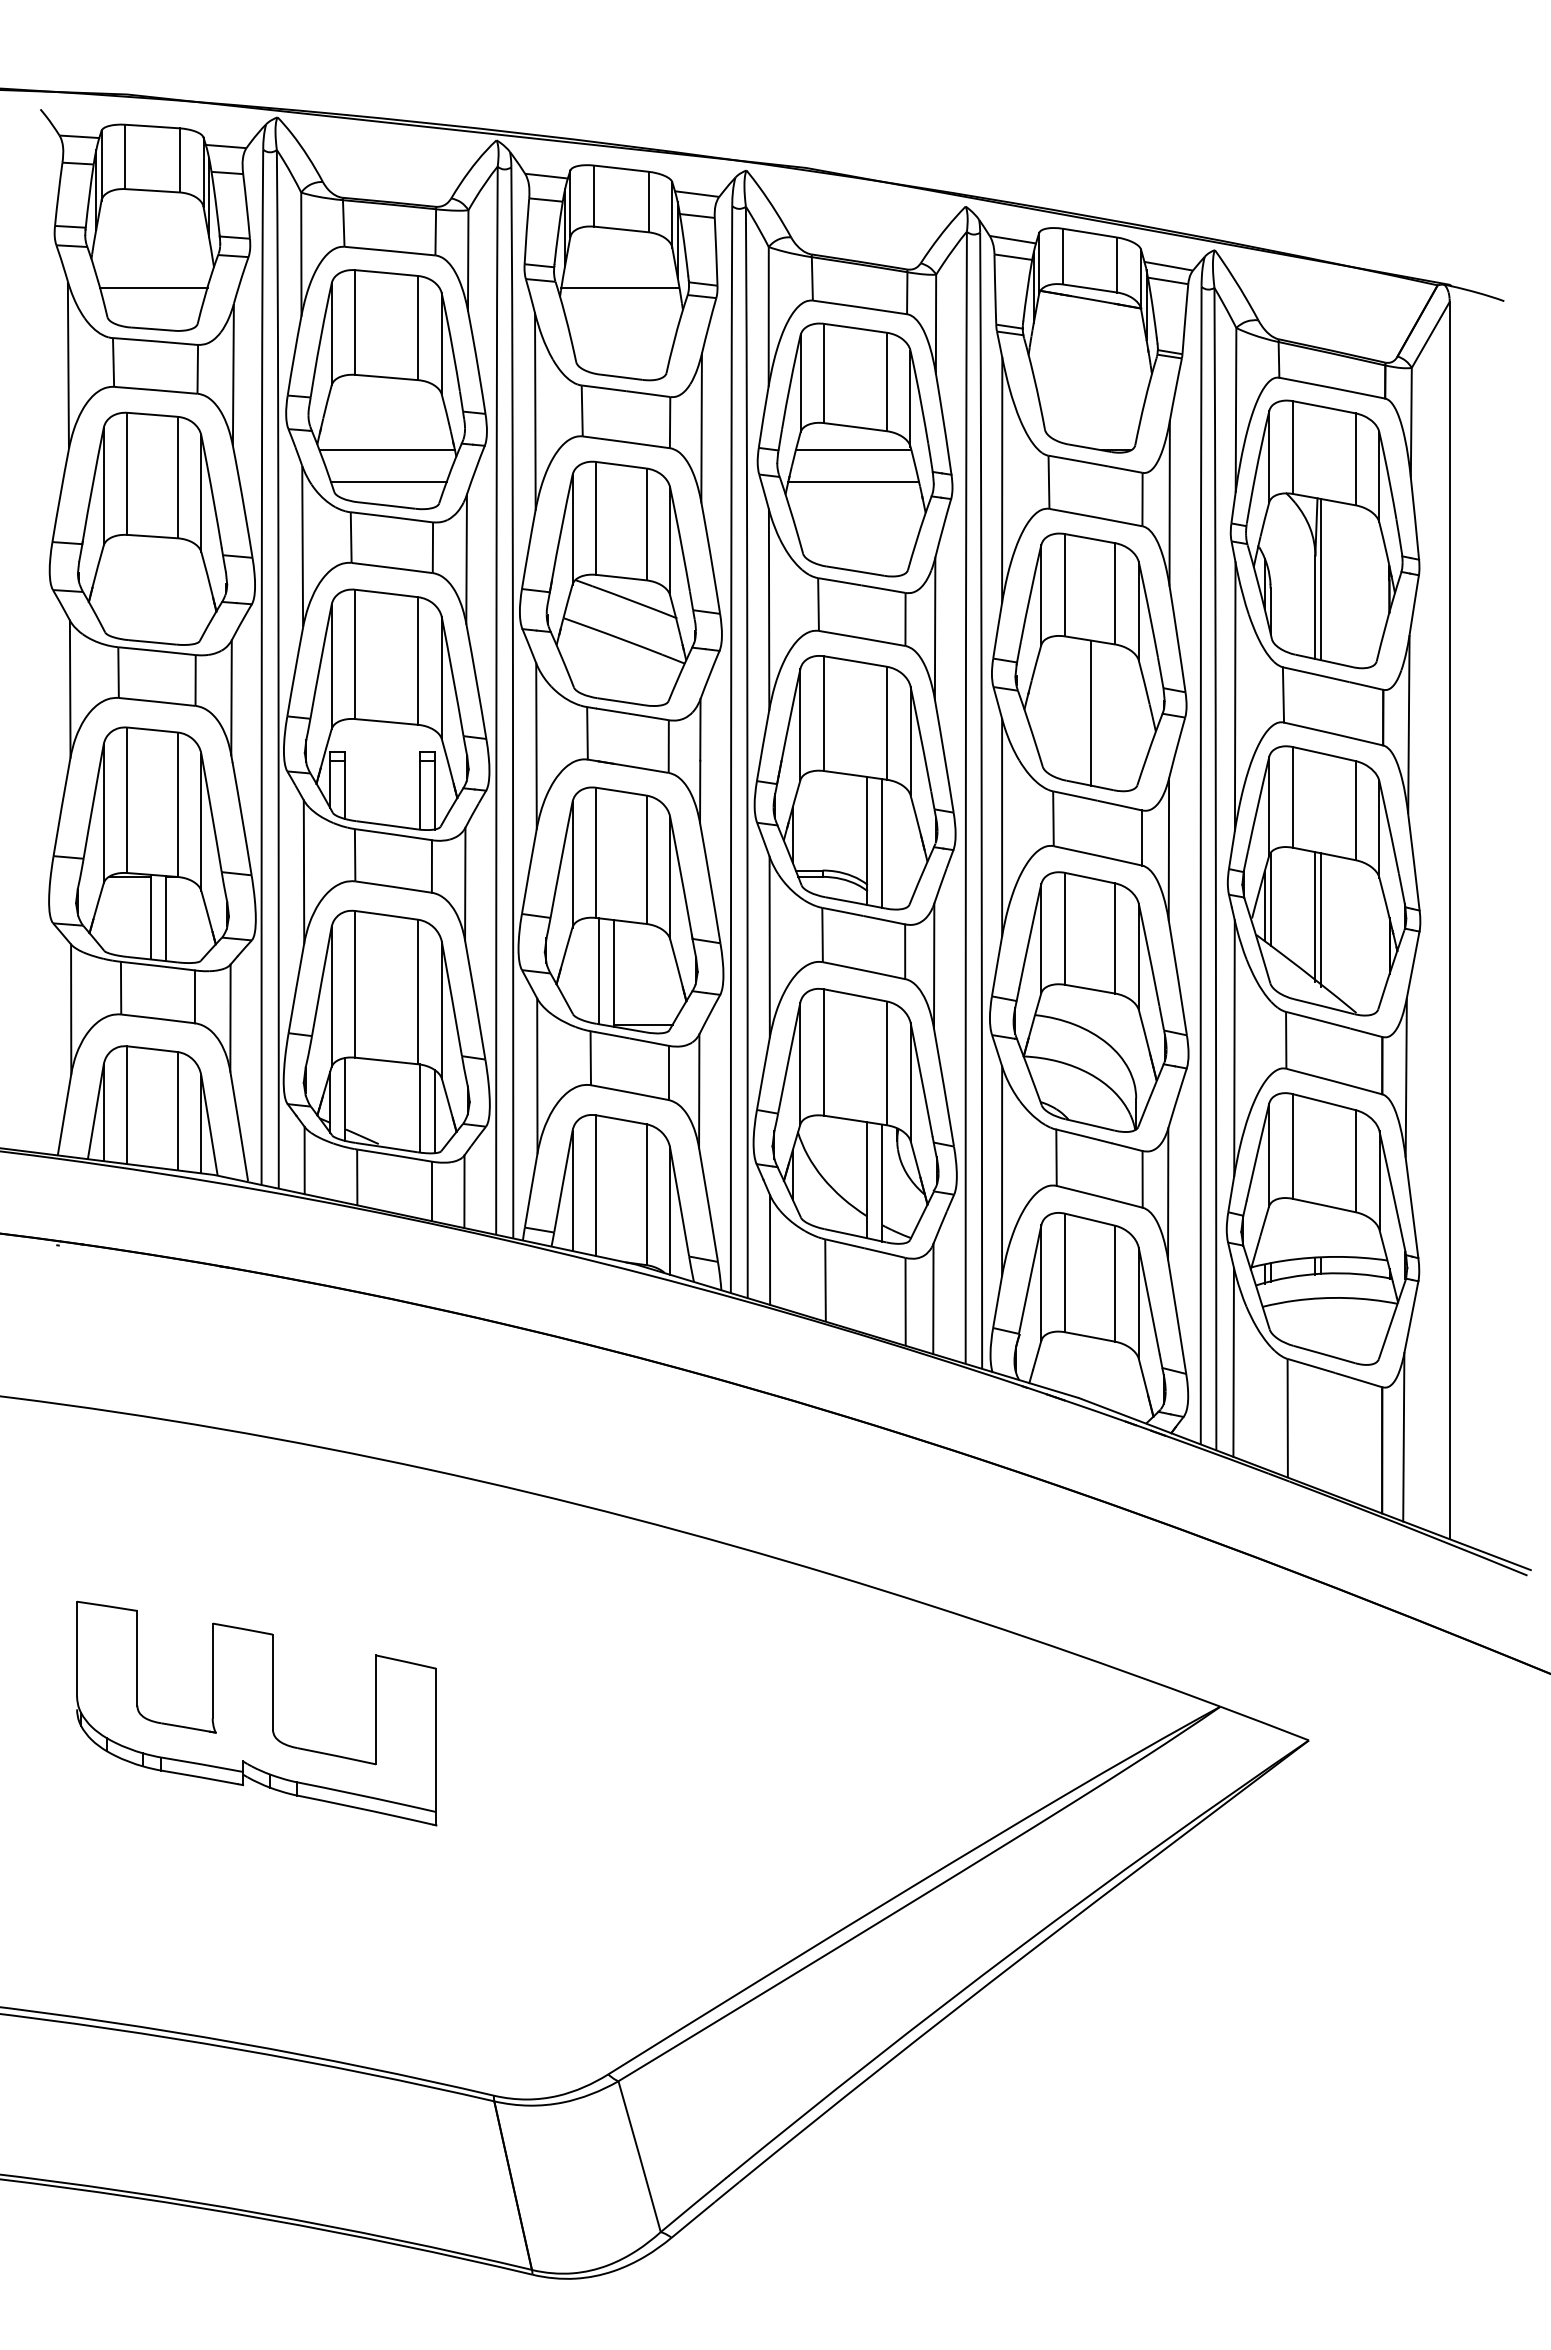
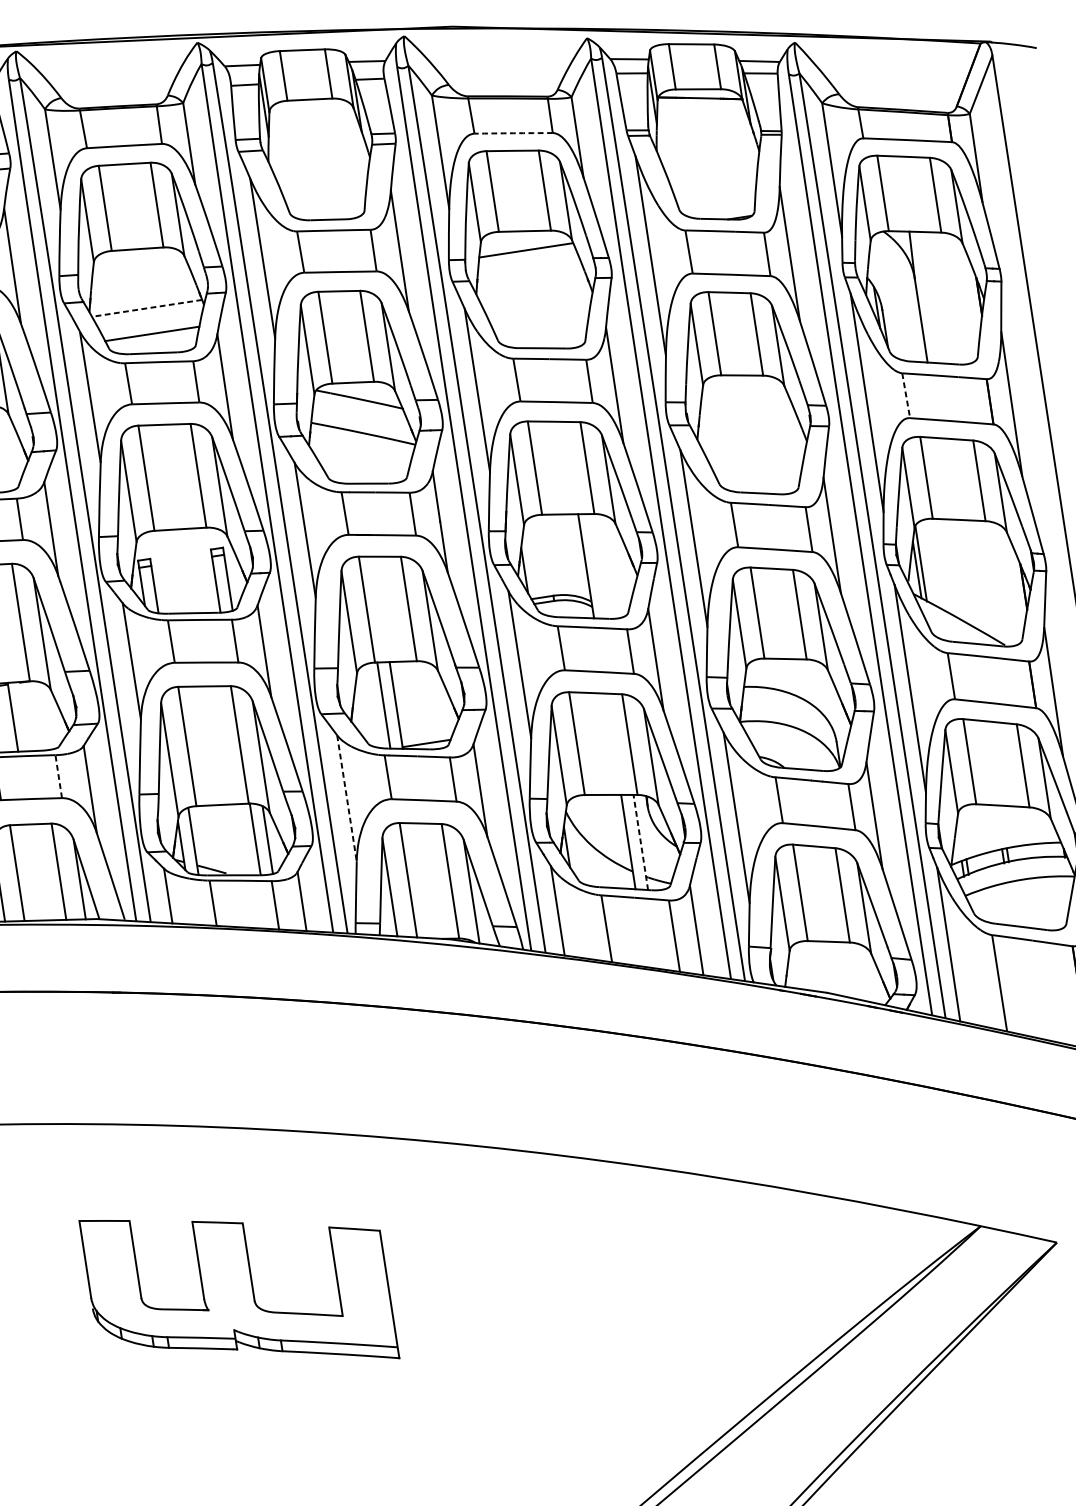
line: (620, 287) -> (316, 146), removed
arc: (859, 307) -> (513, 133), solid -> dashed
line: (387, 450) -> (147, 308), solid -> dashed
line: (853, 481) -> (530, 275), removed
line: (1321, 579) -> (922, 297), removed
line: (1283, 694) -> (906, 395), solid -> dashed
line: (1091, 712) -> (752, 433), removed
line: (882, 843) -> (598, 566), removed
line: (1315, 917) -> (959, 572), removed
line: (165, 918) -> (25, 716), removed
line: (1321, 920) -> (965, 574), removed
line: (194, 996) -> (58, 776), solid -> dashed
line: (537, 1075) -> (347, 797), solid -> dashed
line: (882, 1182) -> (640, 842), solid -> dashed
part: (256, 1713) -> (239, 1289), moved

